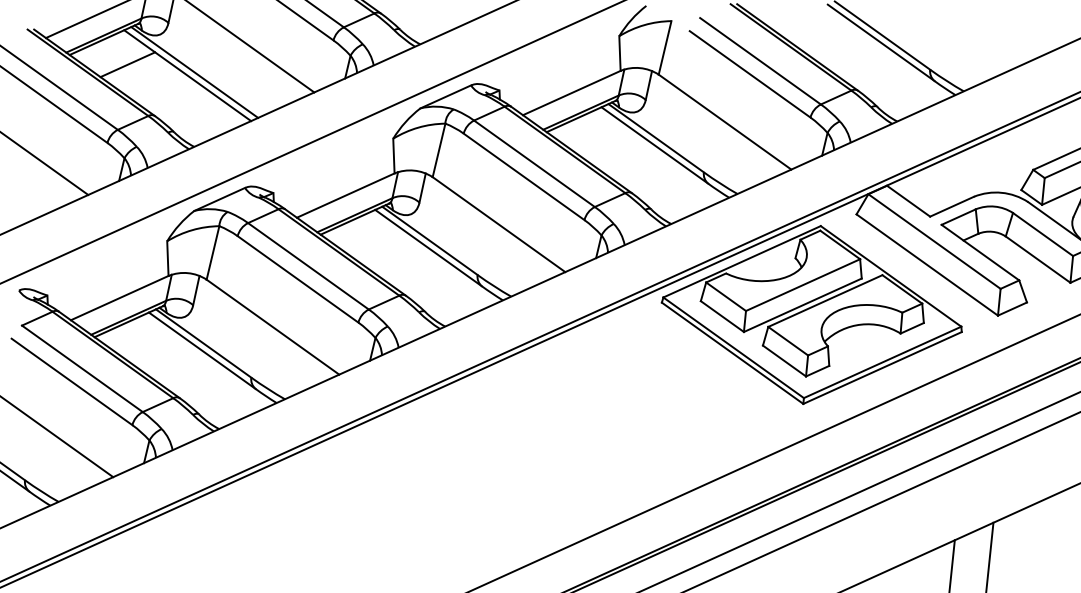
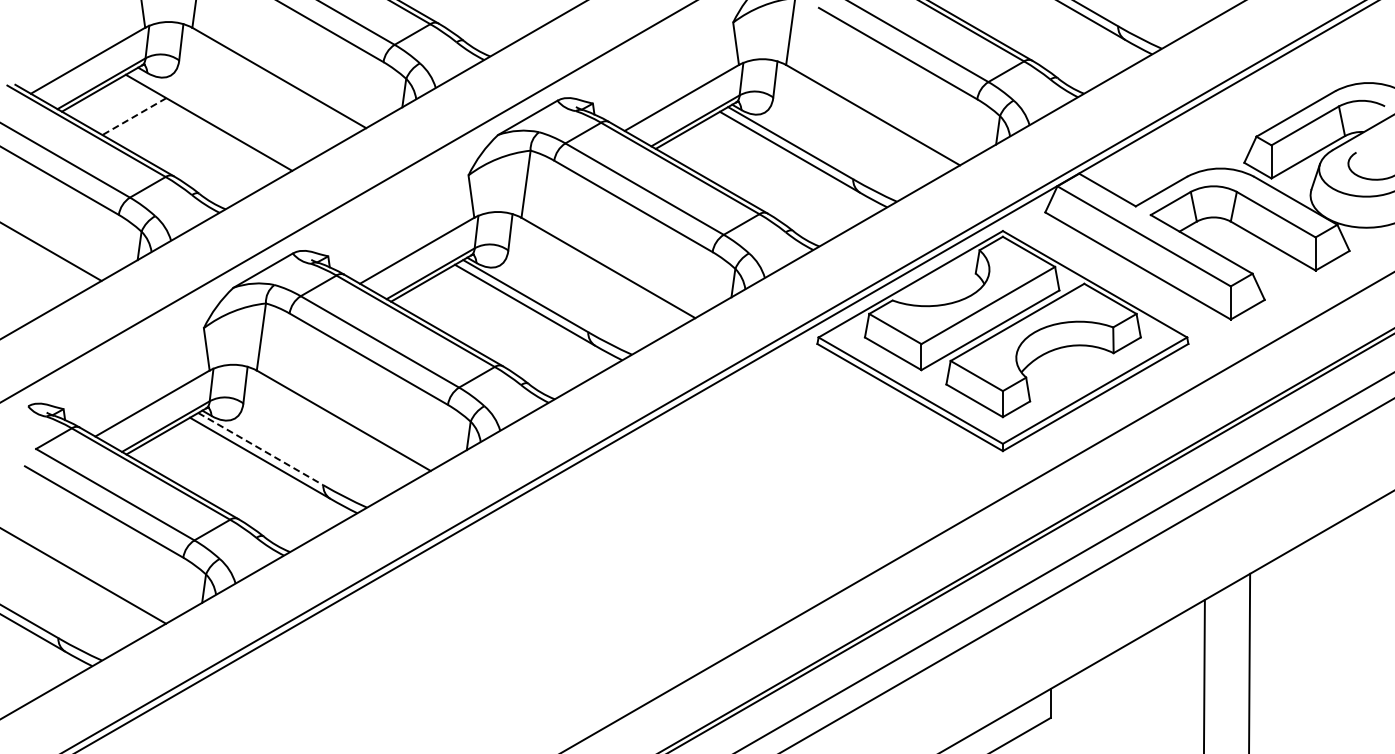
line: (127, 64) -> (134, 116), solid -> dashed
line: (194, 72) -> (217, 118), removed
line: (204, 343) -> (261, 449), solid -> dashed

